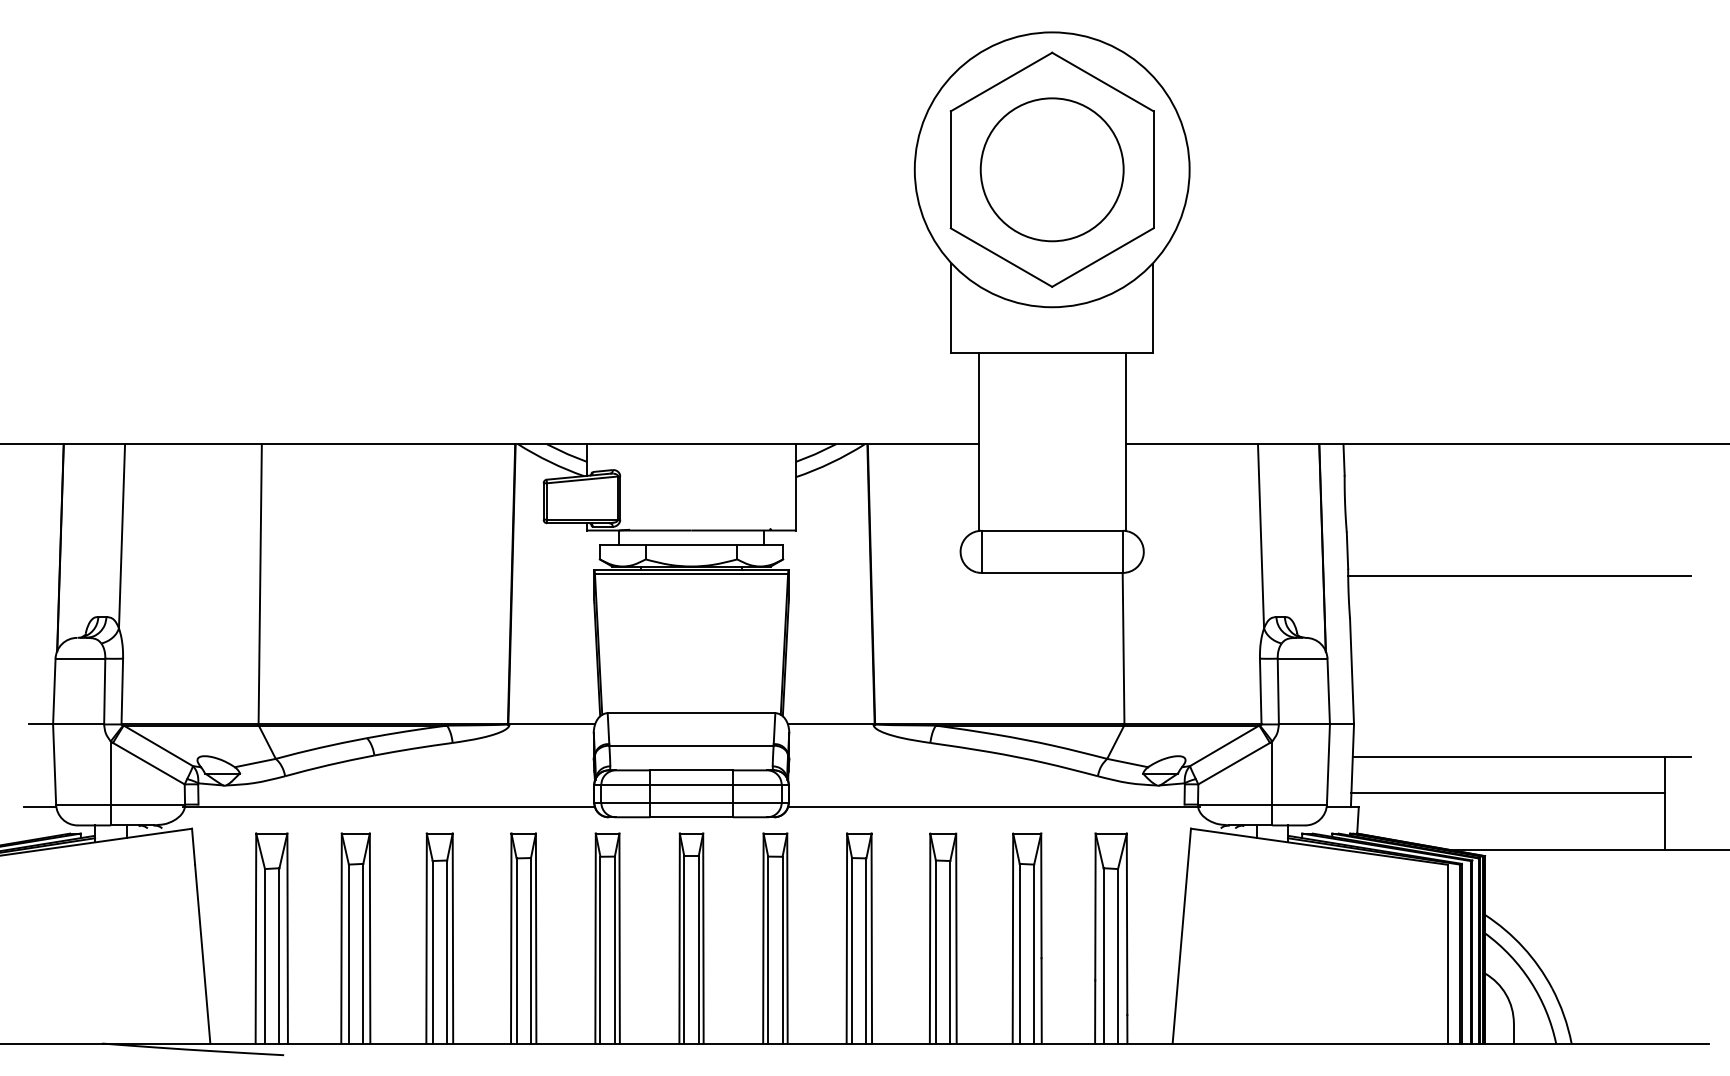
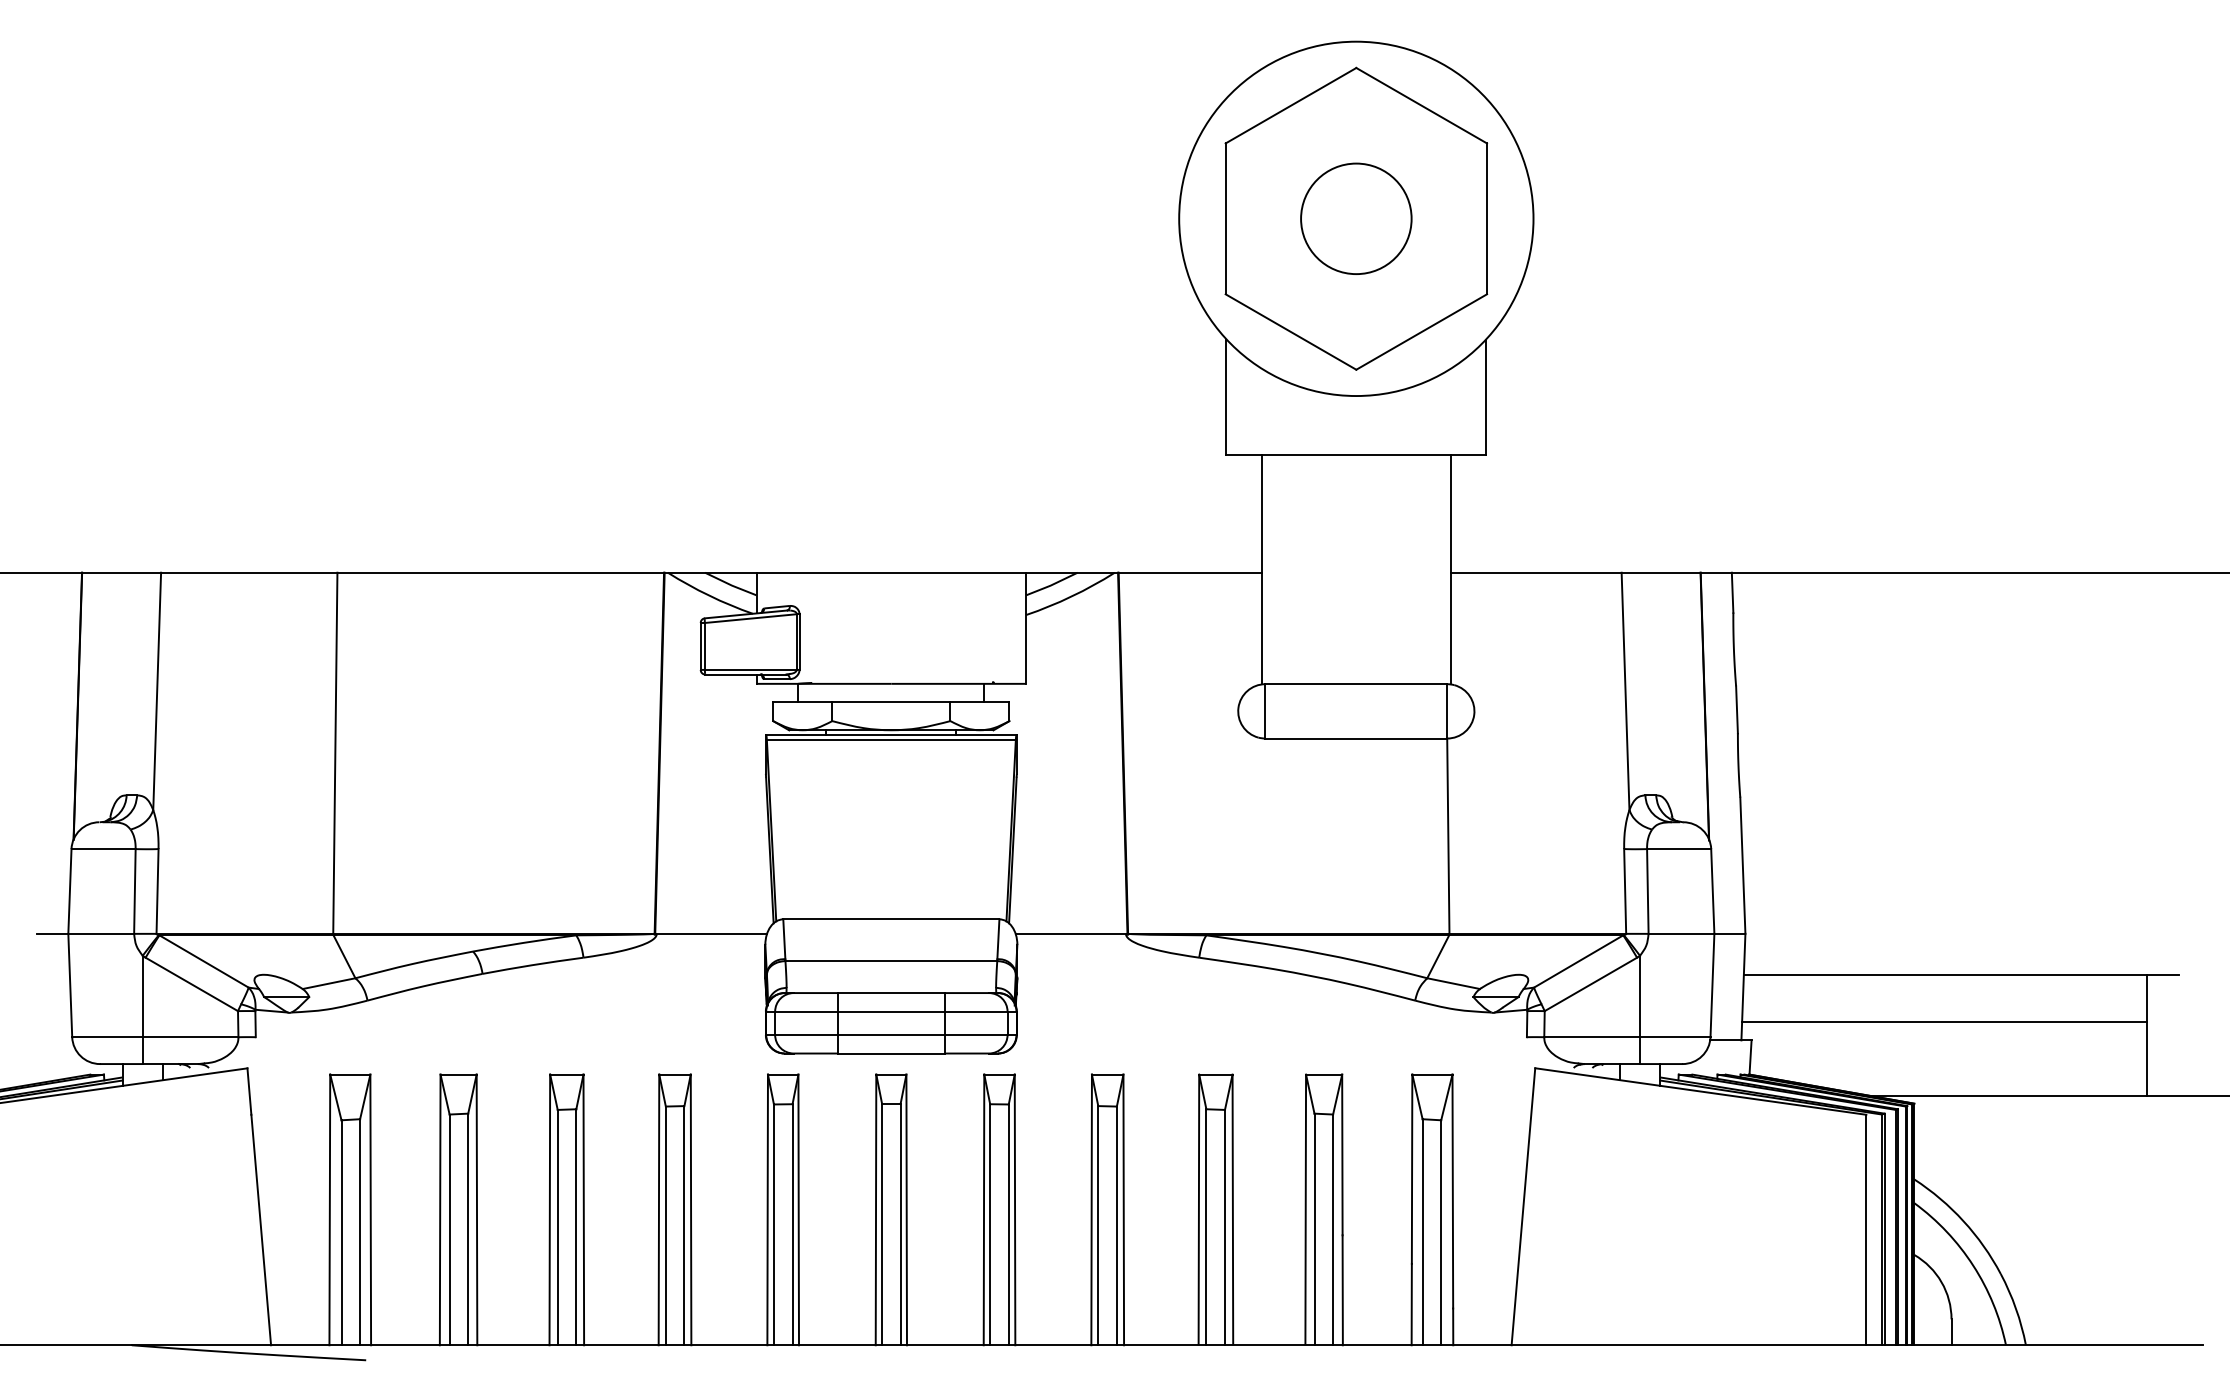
circle: (1052, 169) -> (1356, 218), size x0.6
line: (1519, 576) -> (1958, 742), removed
line: (40, 807) -> (51, 1040), removed
line: (388, 807) -> (500, 1040), removed
line: (994, 807) -> (1281, 1040), removed

